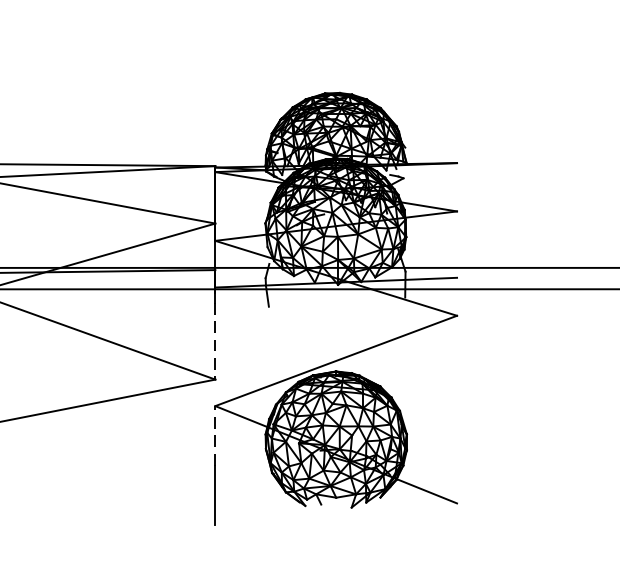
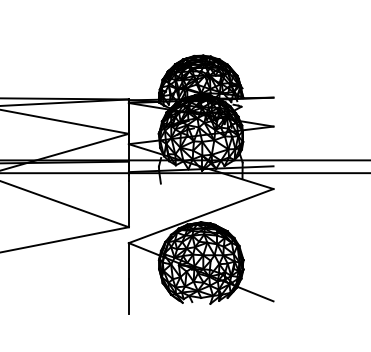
line: (214, 341) -> (128, 204), dashed -> solid
line: (214, 435) -> (128, 260), dashed -> solid

